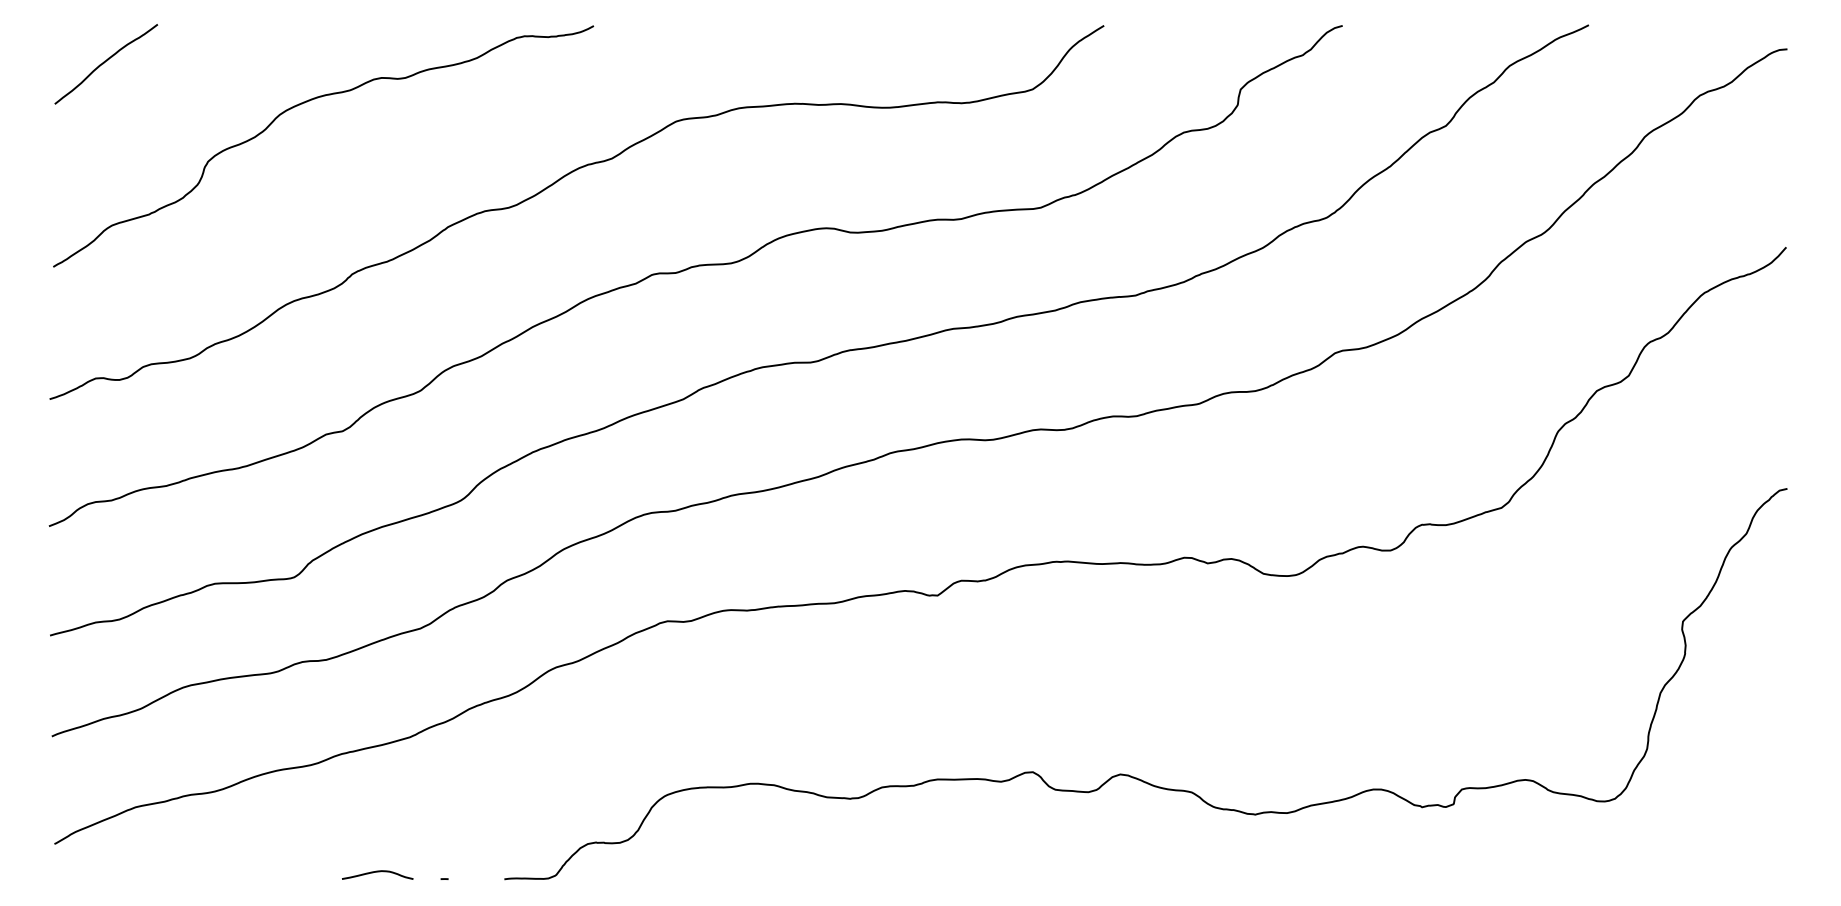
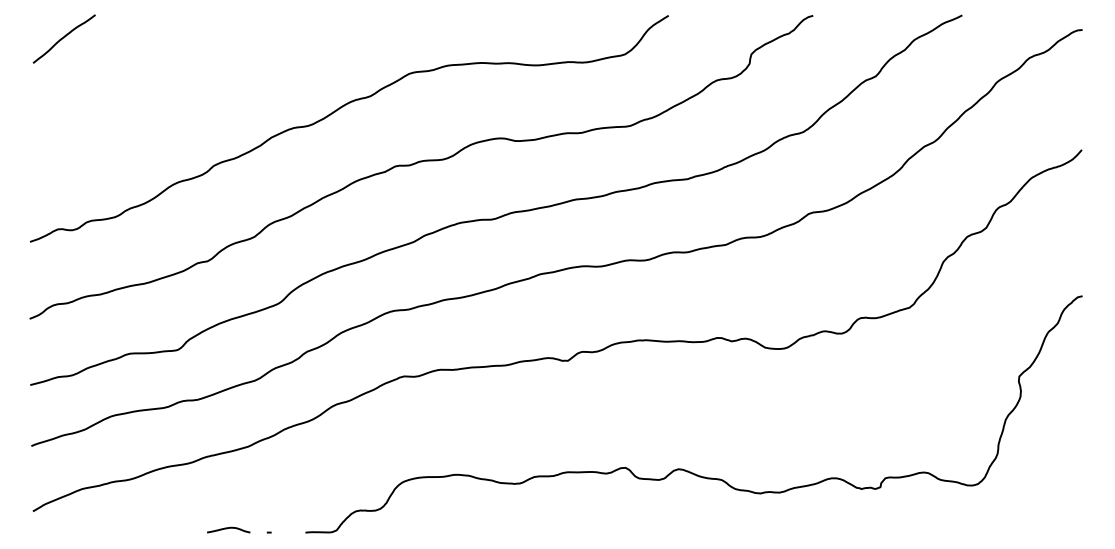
curve: (304, 104) -> (184, 63), removed

